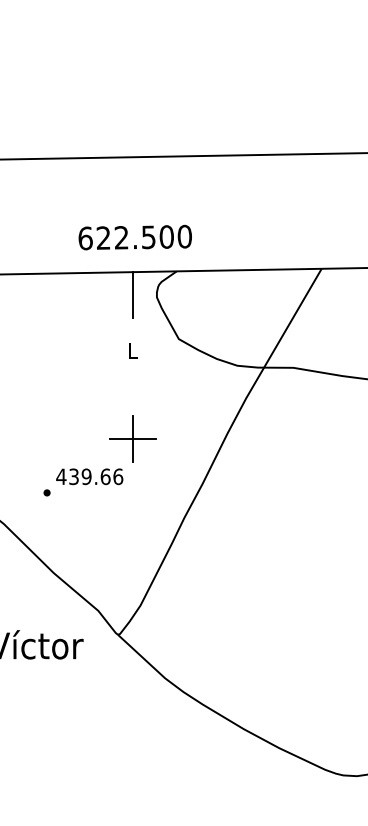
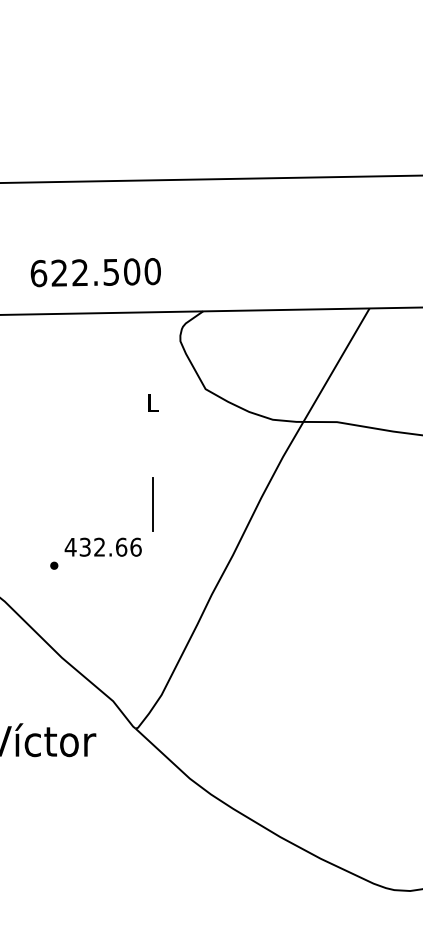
text: (134, 237) -> (94, 272), moved
line: (132, 295) -> (152, 339), removed
line: (132, 439) -> (152, 504), removed
text: (86, 476) -> (99, 546), 439.66 -> 432.66

